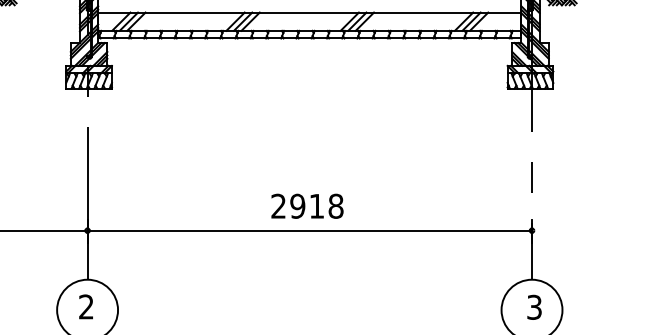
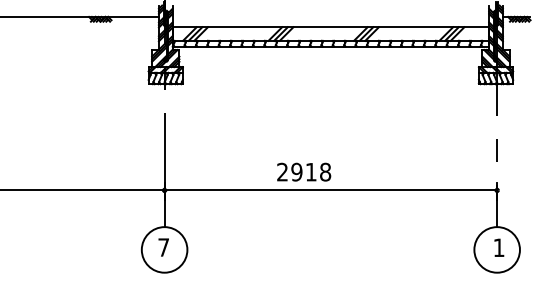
text: (307, 205) -> (304, 171), moved
text: (86, 306) -> (163, 247), 2 -> 7
text: (533, 306) -> (498, 247), 3 -> 1

